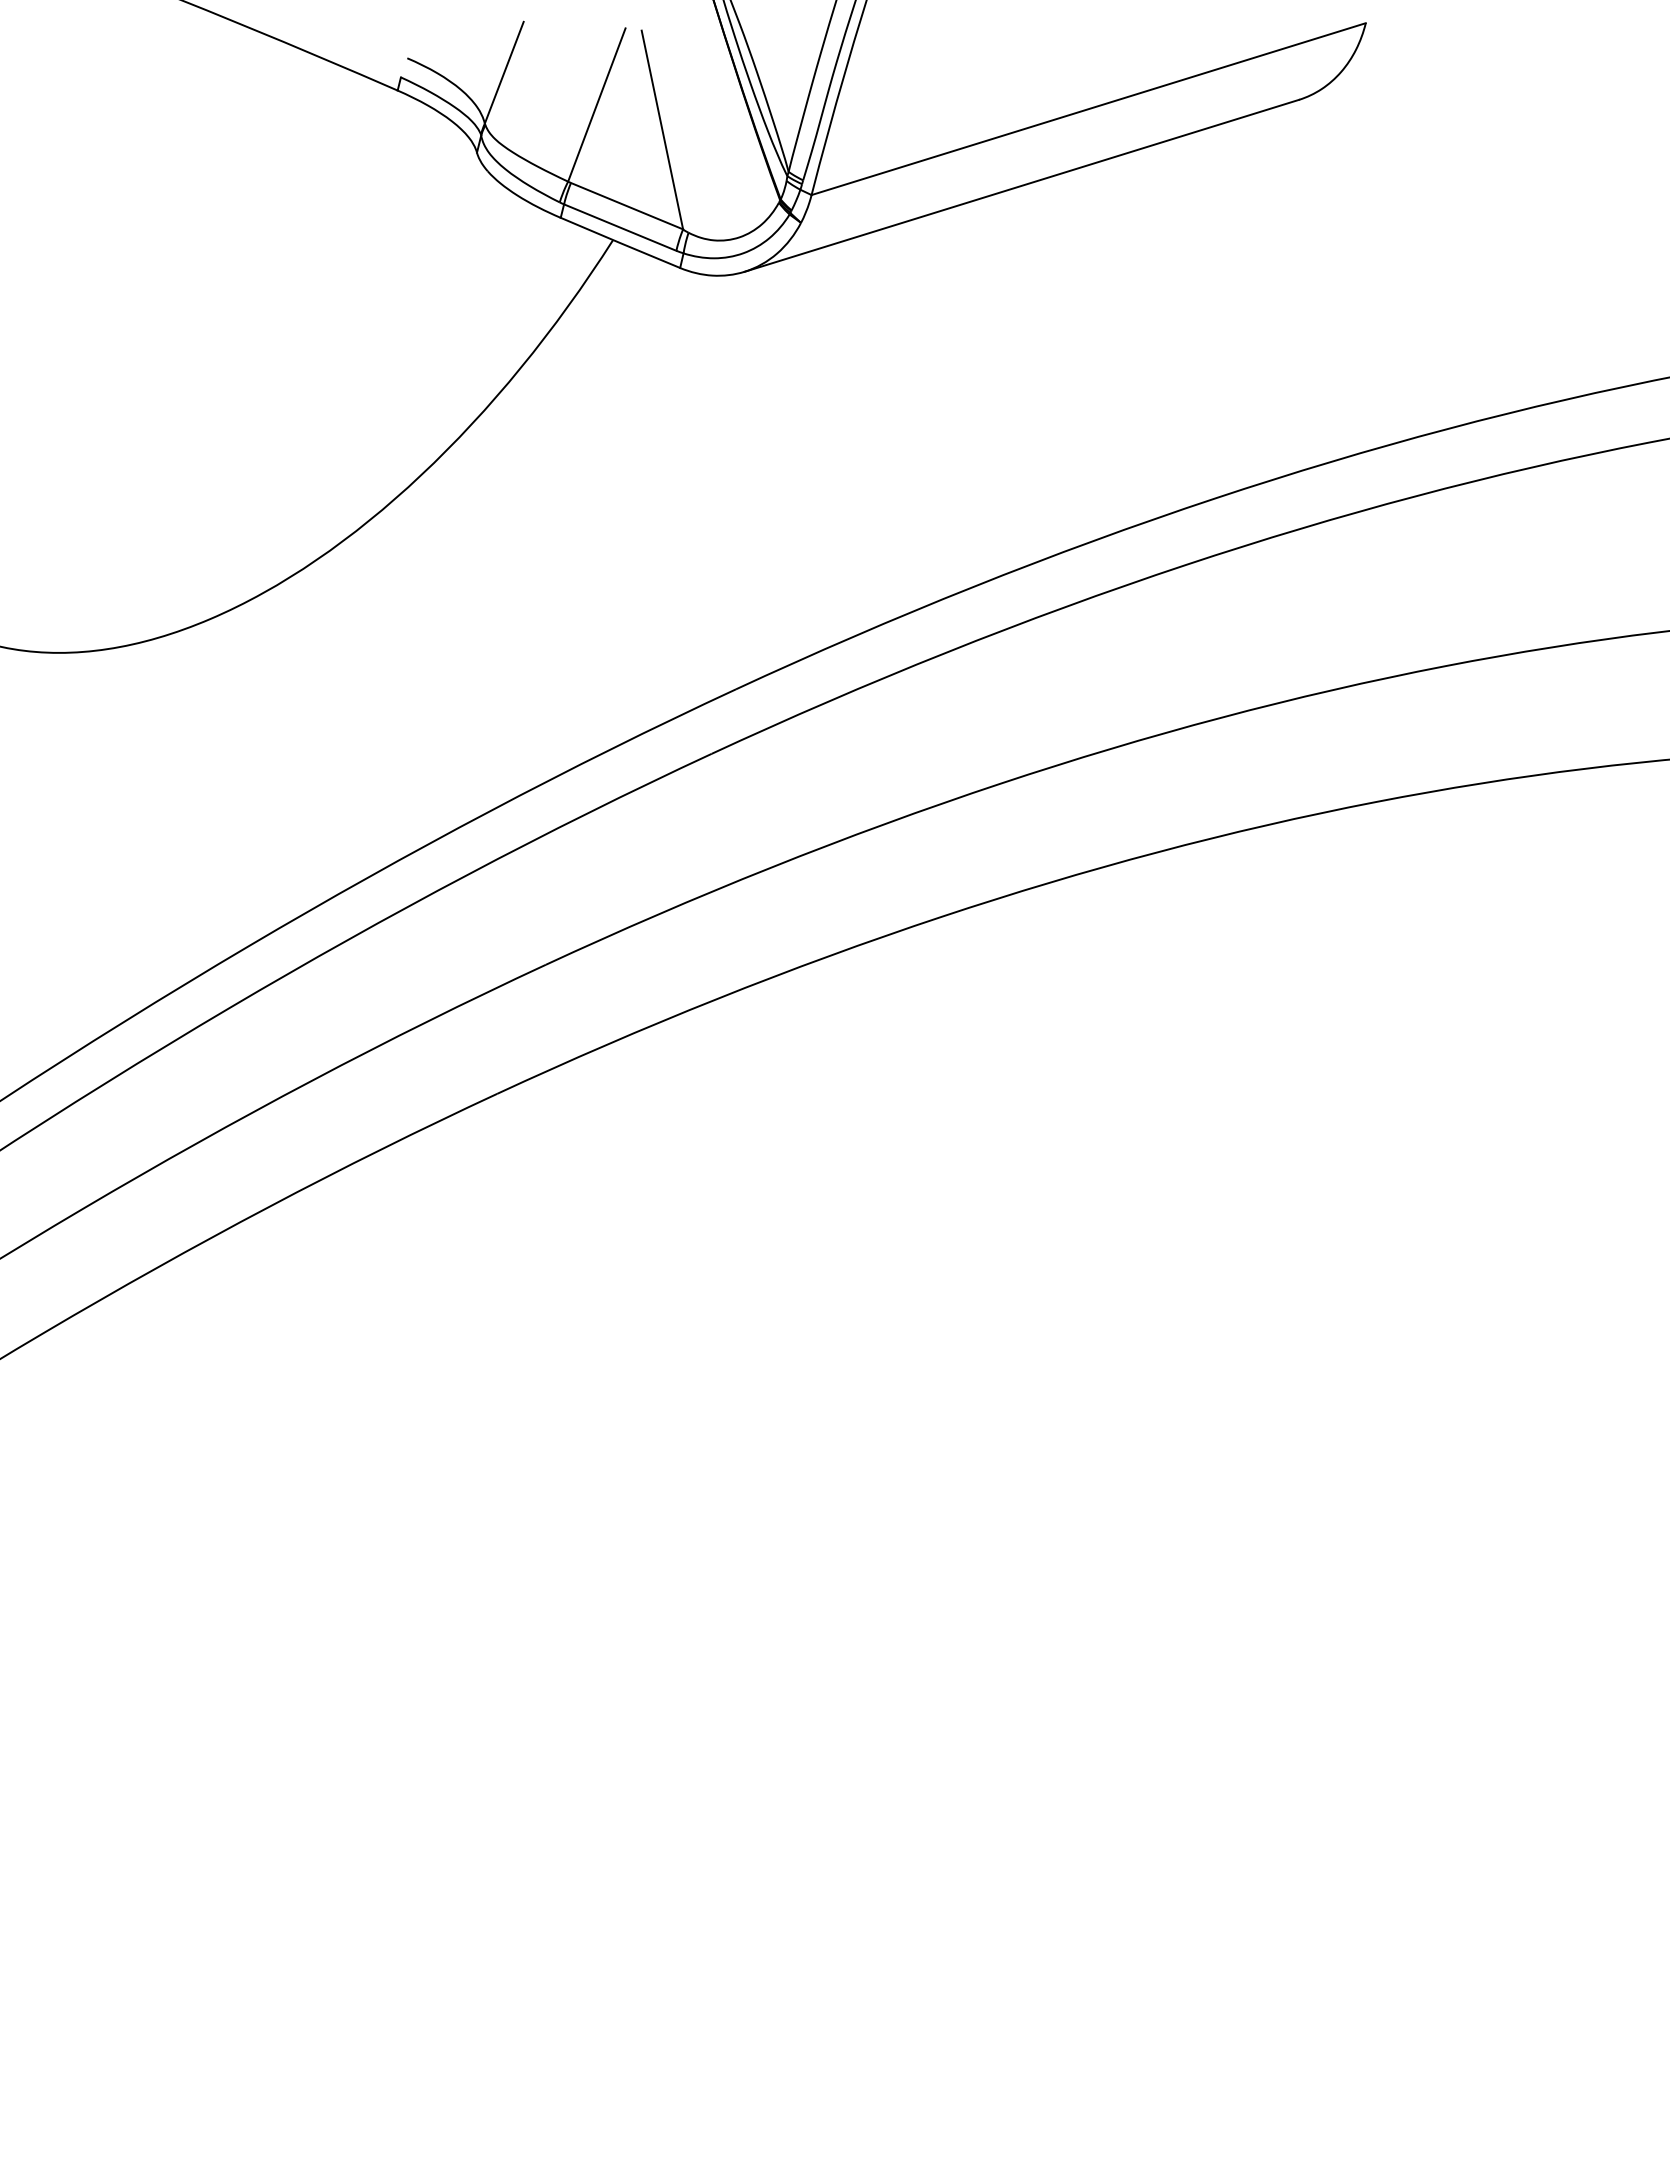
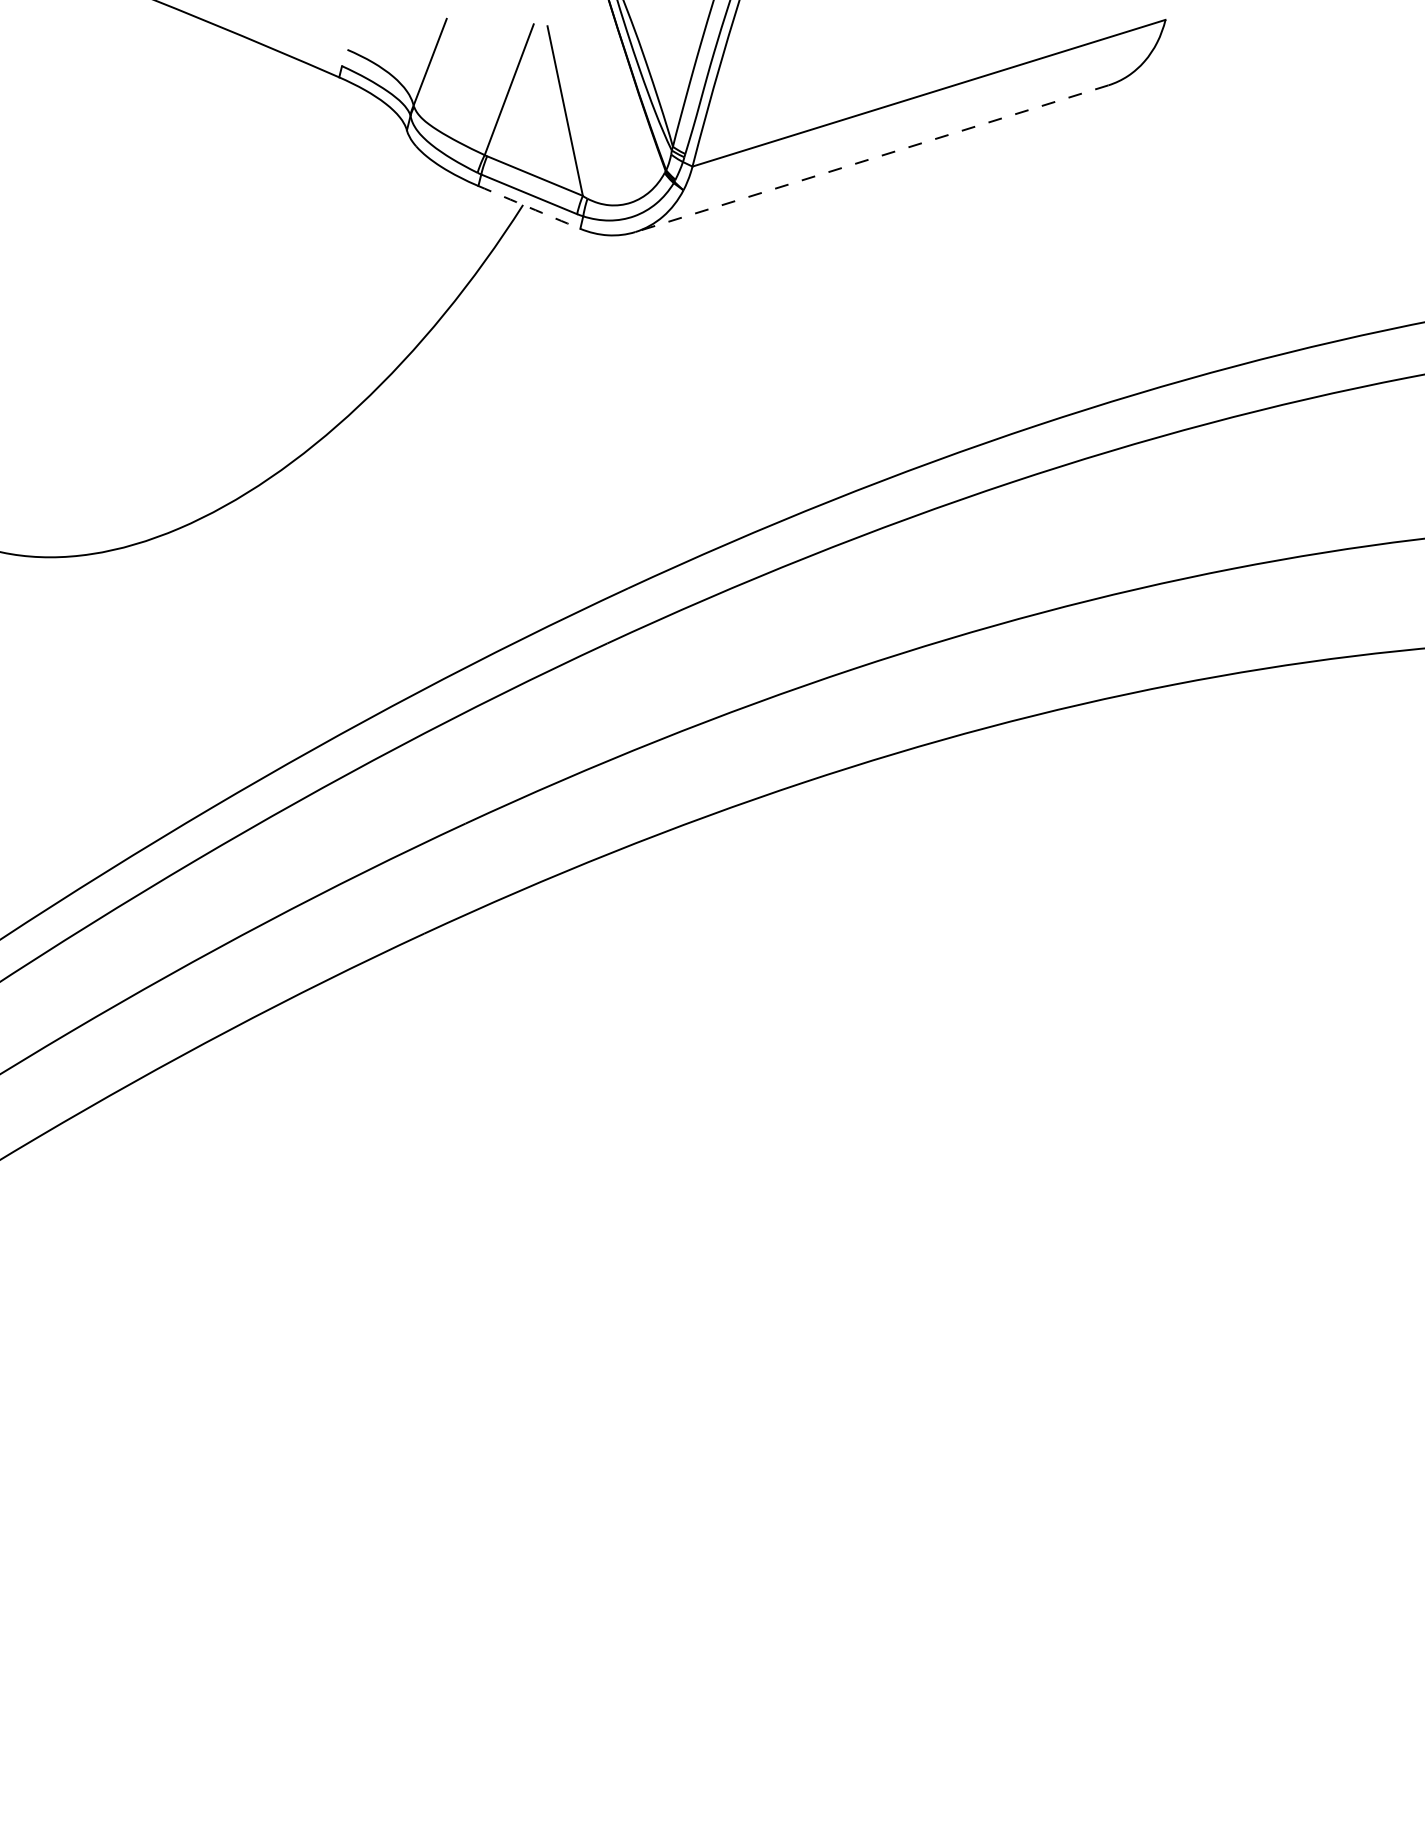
line: (1021, 186) -> (871, 159), solid -> dashed
arc: (620, 243) -> (529, 207), solid -> dashed

